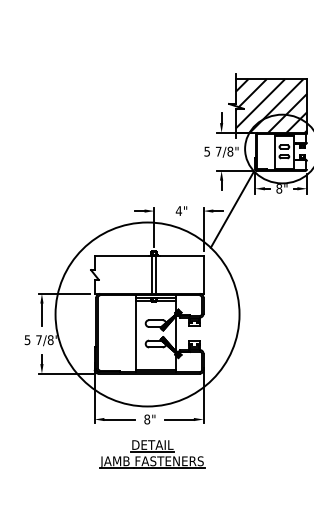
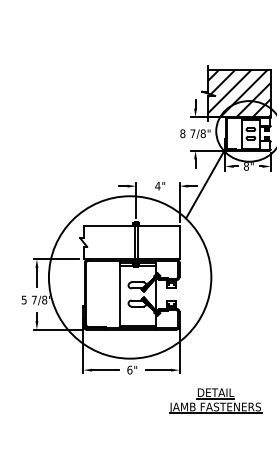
text: (207, 151) -> (183, 133), 5 -> 8
text: (147, 419) -> (130, 370), 8" -> 6"
part: (152, 454) -> (215, 401), moved

